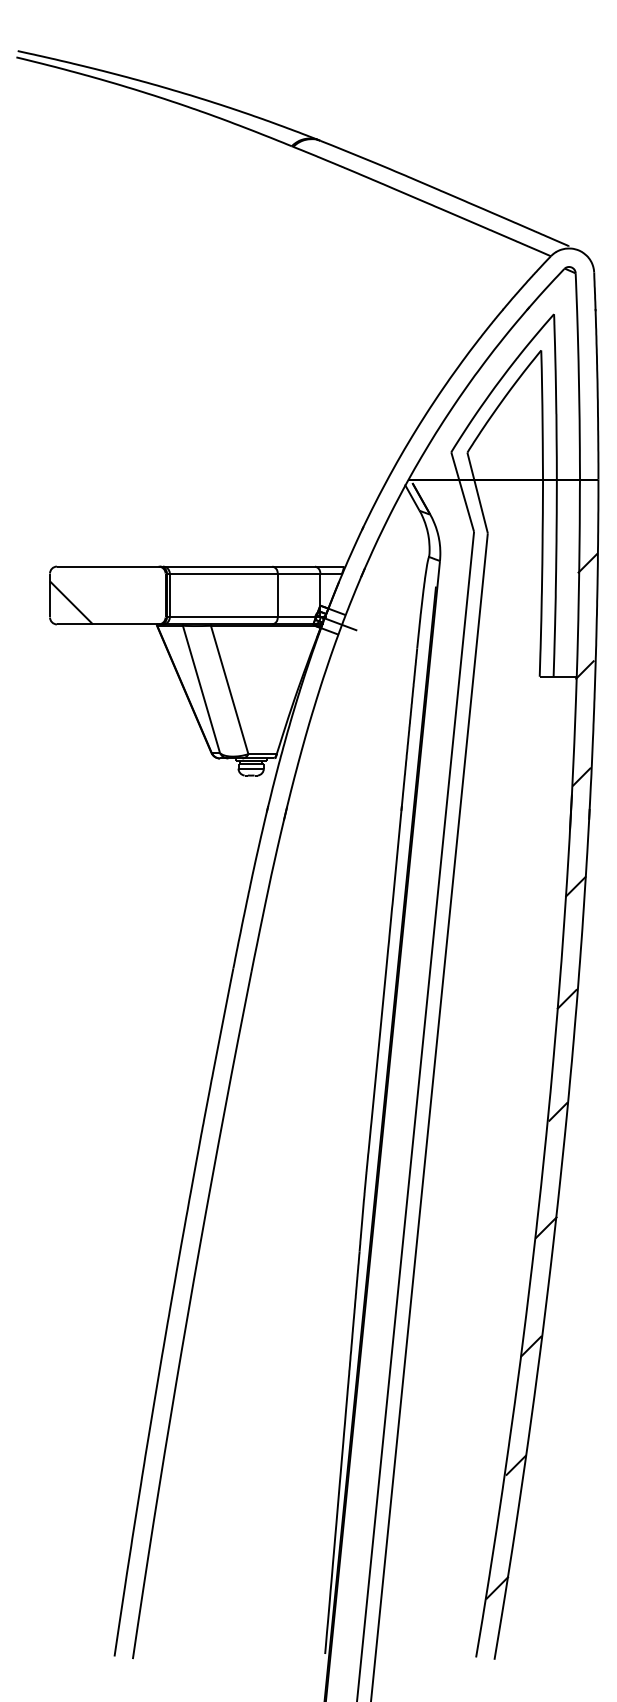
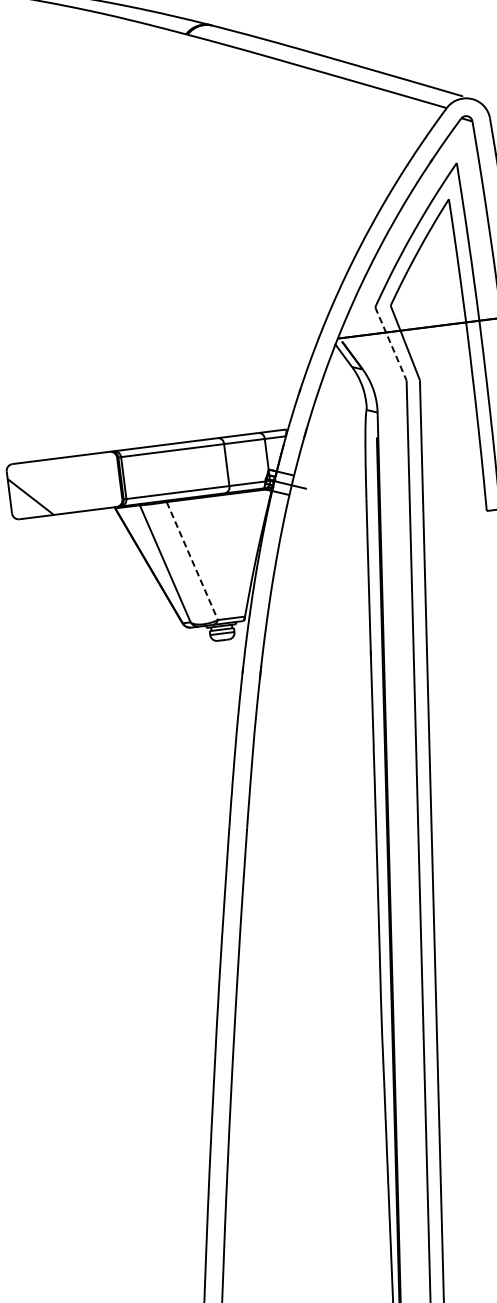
line: (462, 492) -> (390, 344), solid -> dashed
line: (229, 689) -> (192, 560), solid -> dashed

